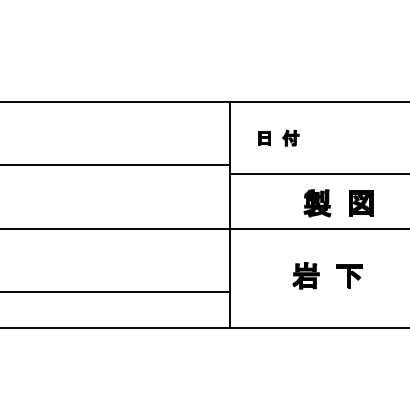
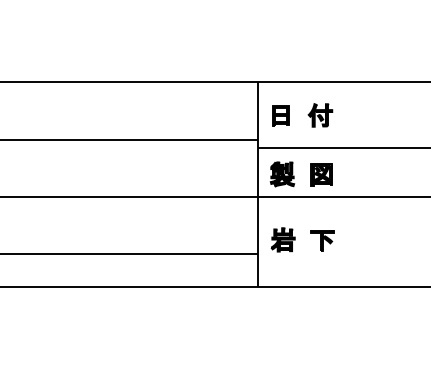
part: (278, 138) -> (302, 115), size x1.67
part: (330, 204) -> (294, 175), moved
part: (319, 275) -> (295, 239), moved

